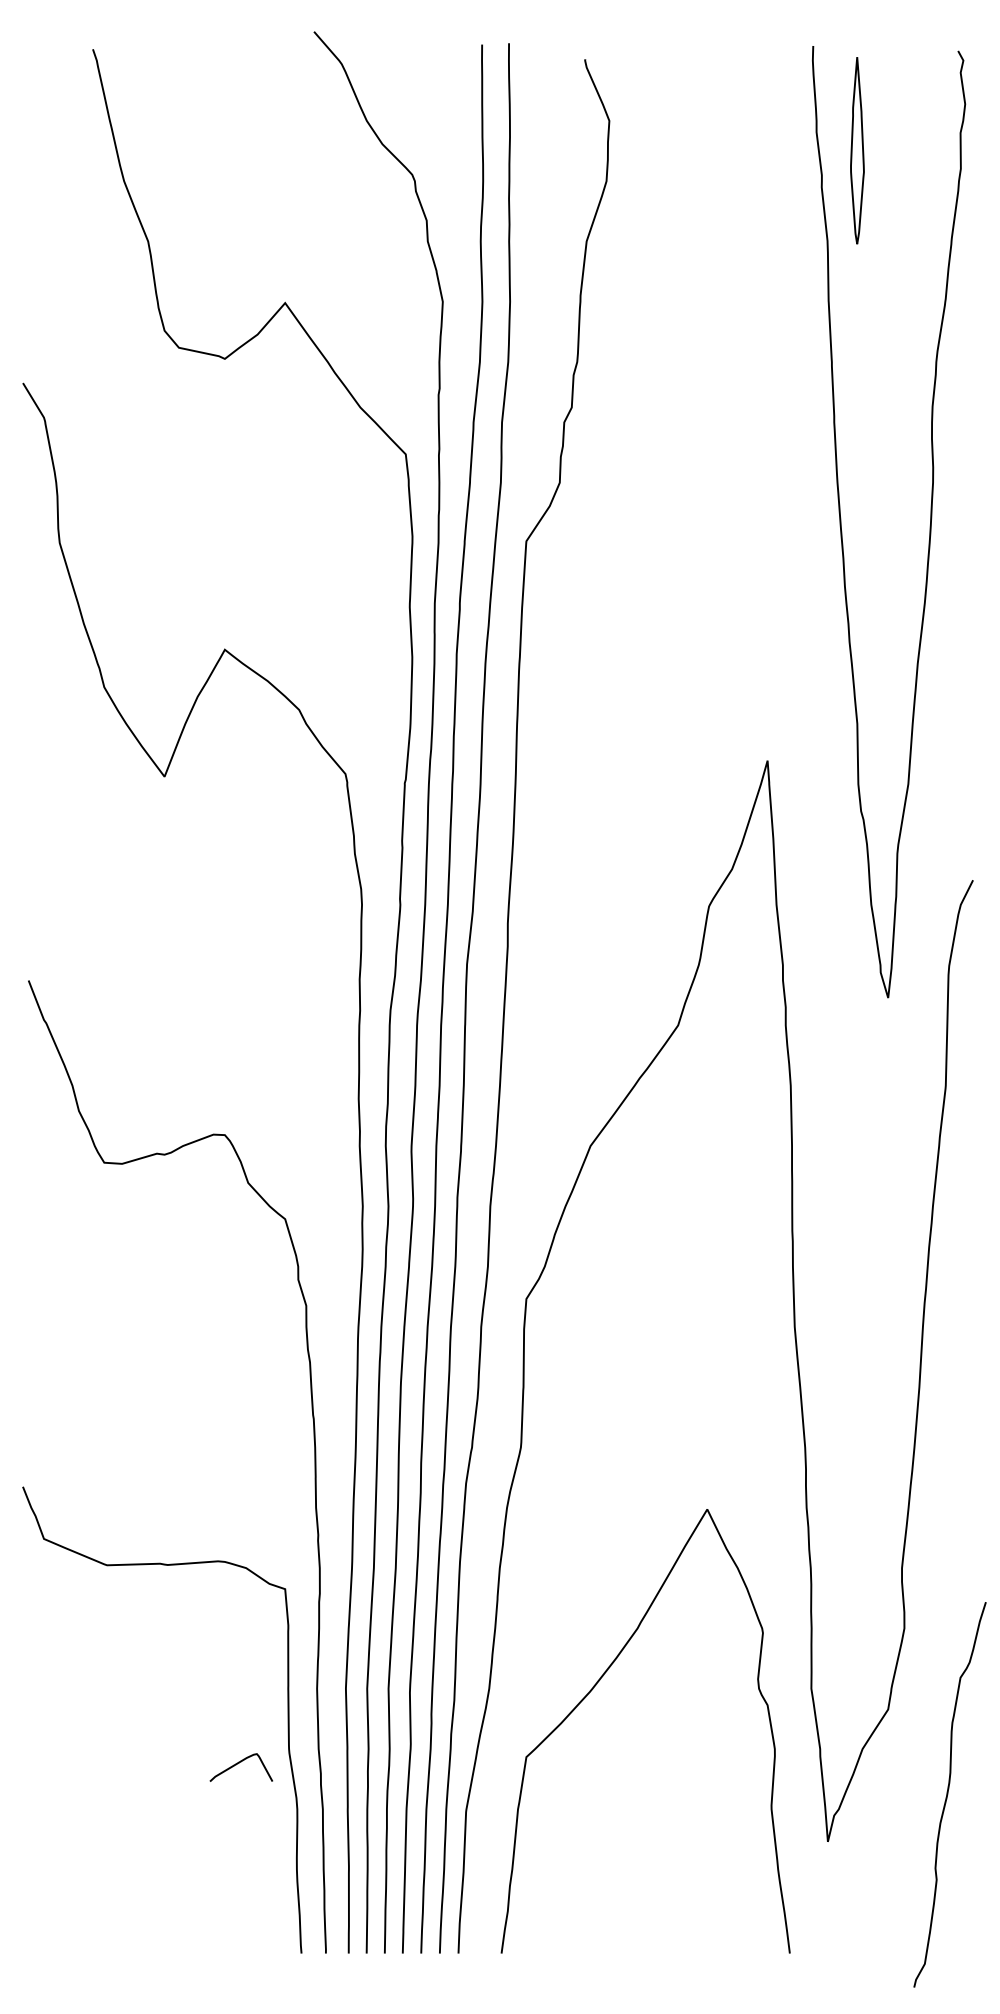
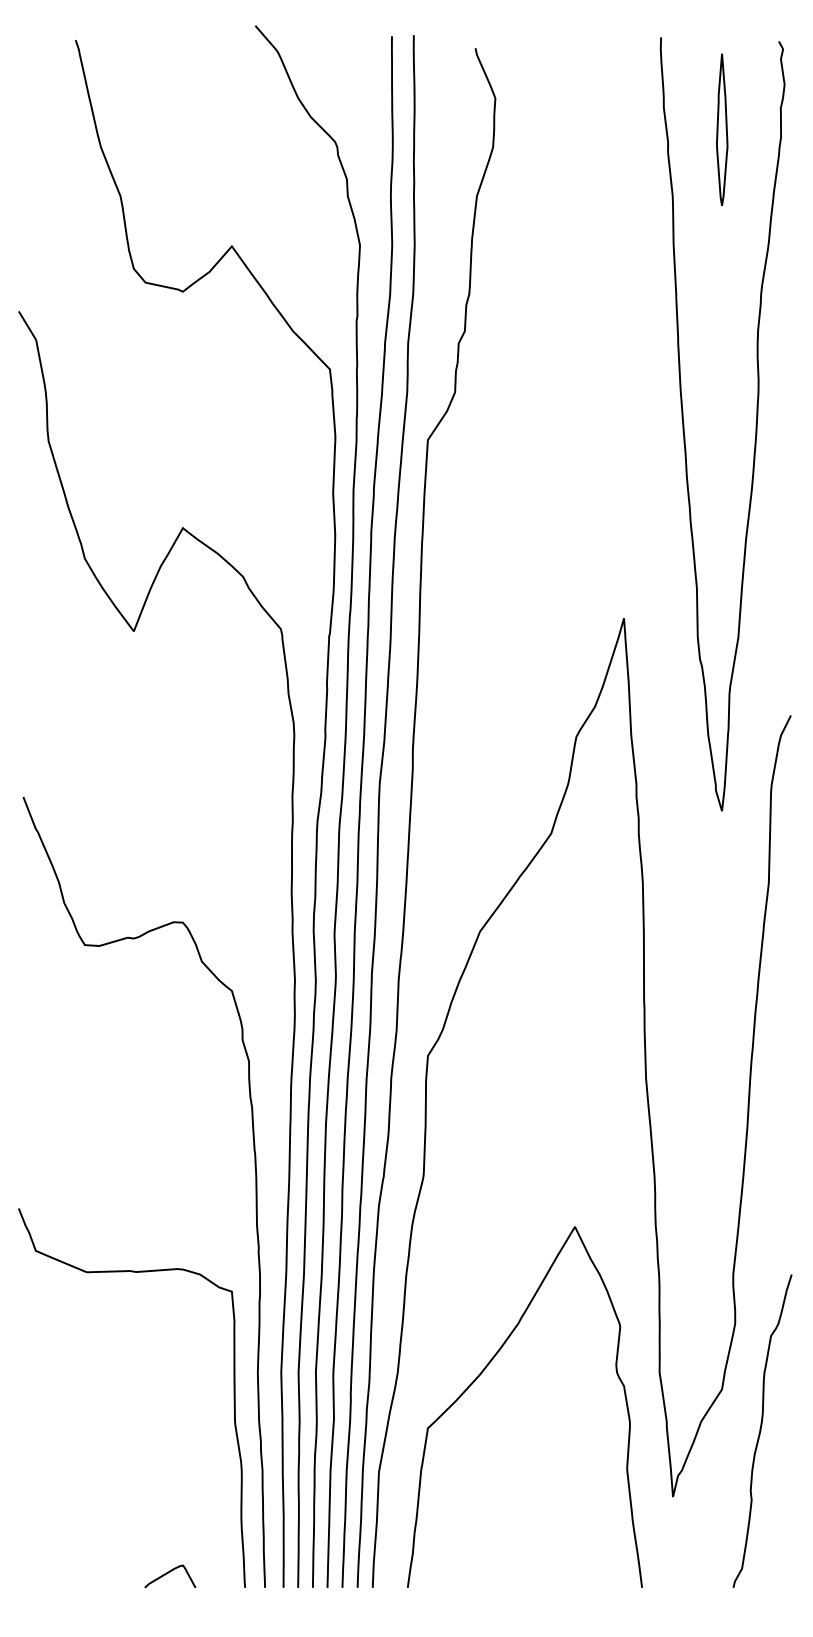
part: (857, 150) -> (722, 129), moved
curve: (239, 1763) -> (168, 1573), moved
curve: (948, 1794) -> (761, 1430), moved

